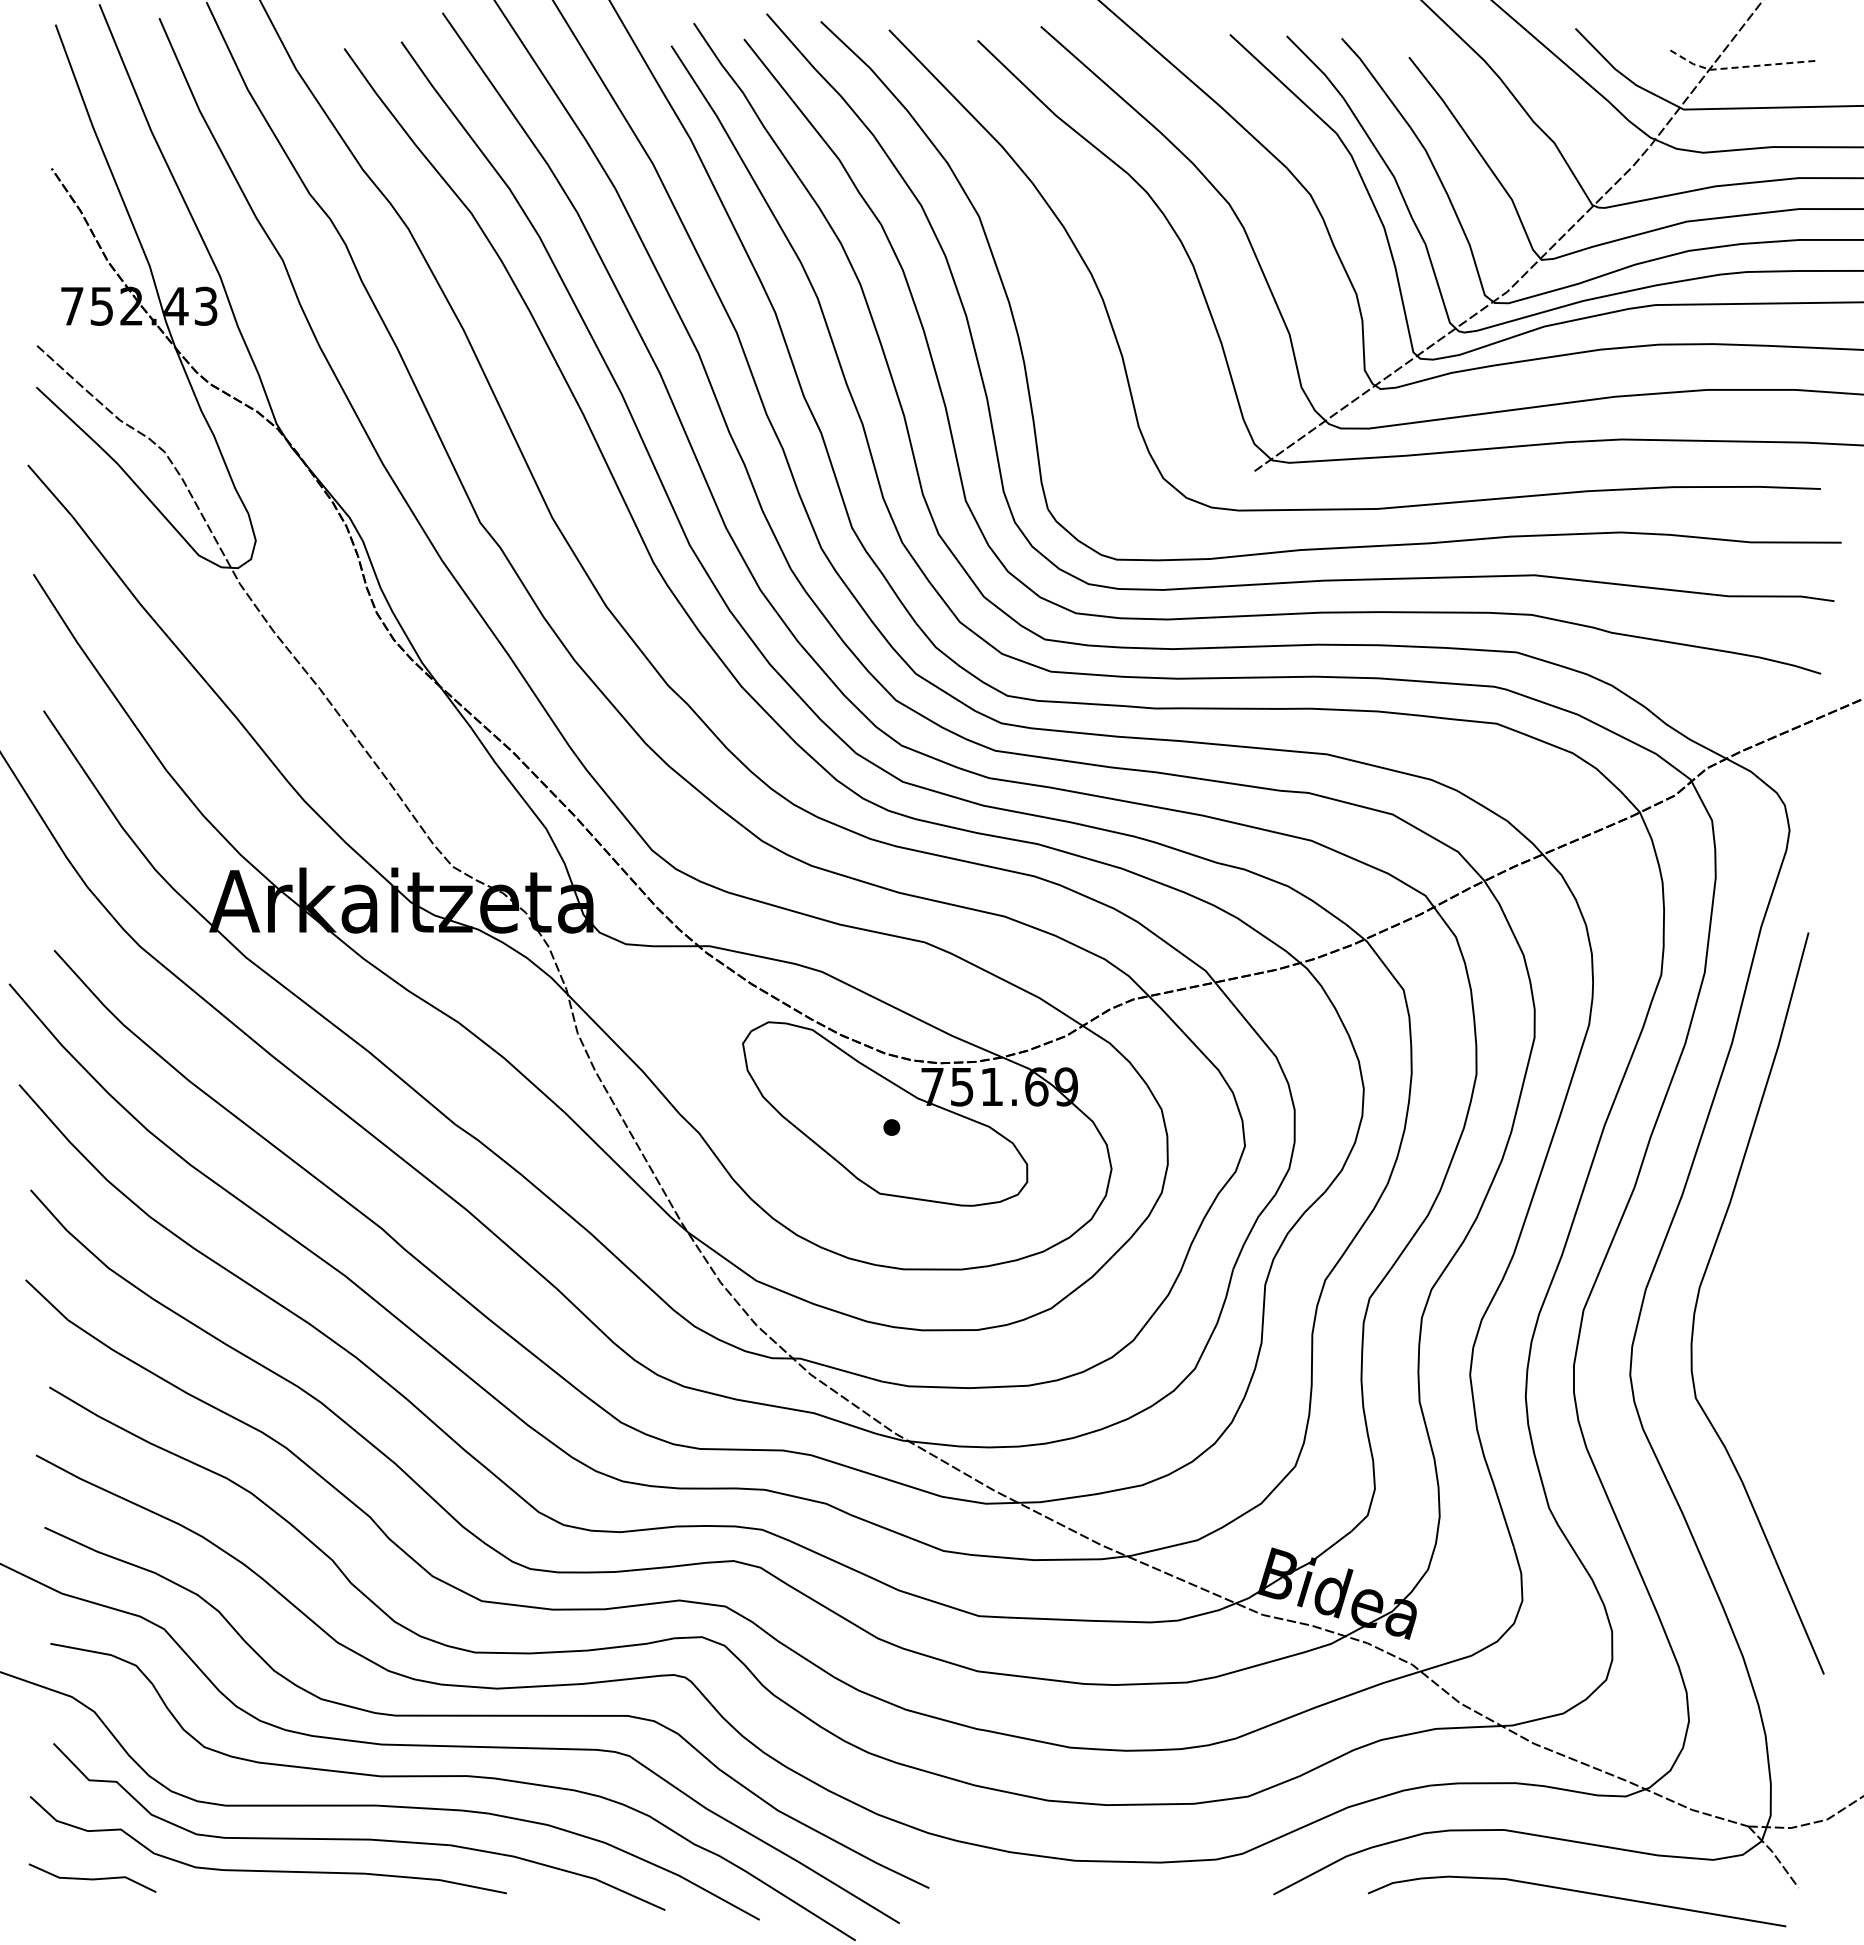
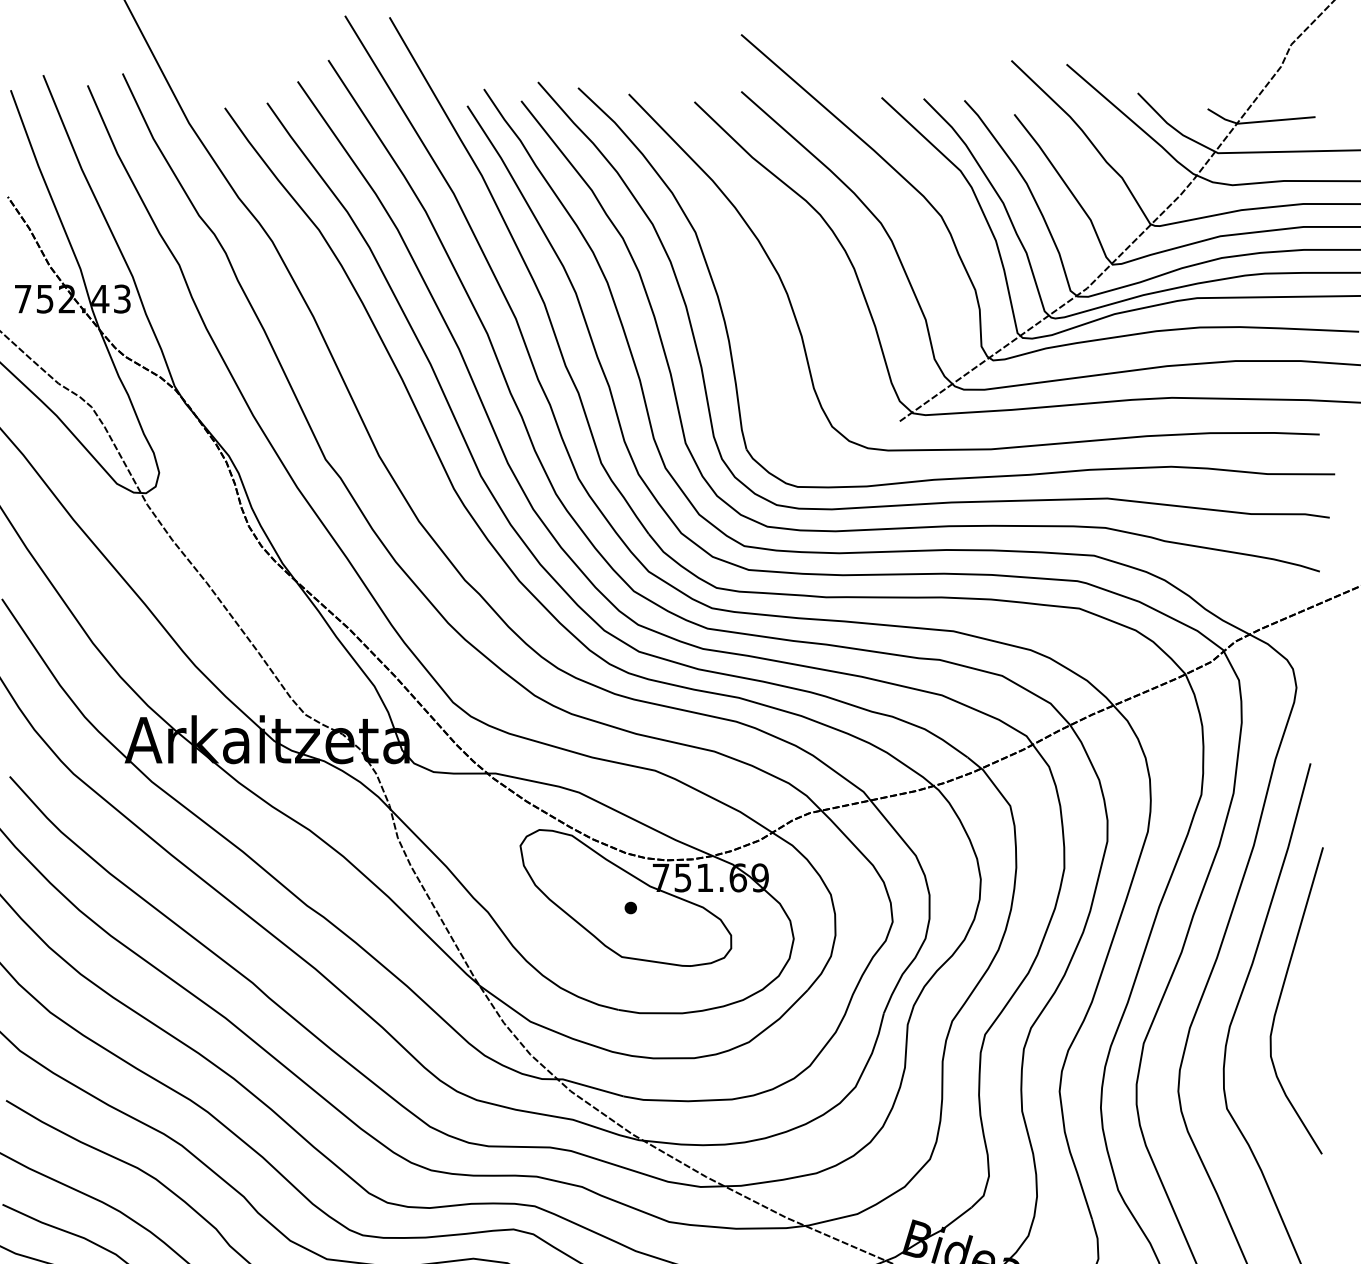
line: (1739, 67) -> (1259, 121), dashed -> solid
curve: (1769, 1244) -> (1281, 994), added

